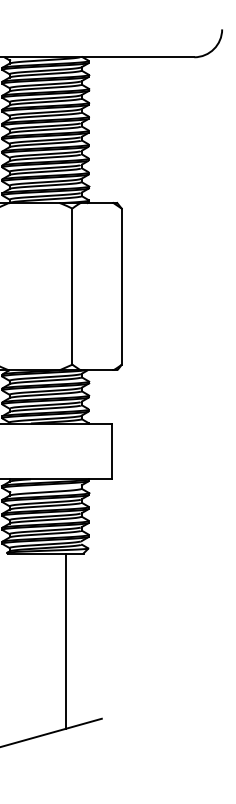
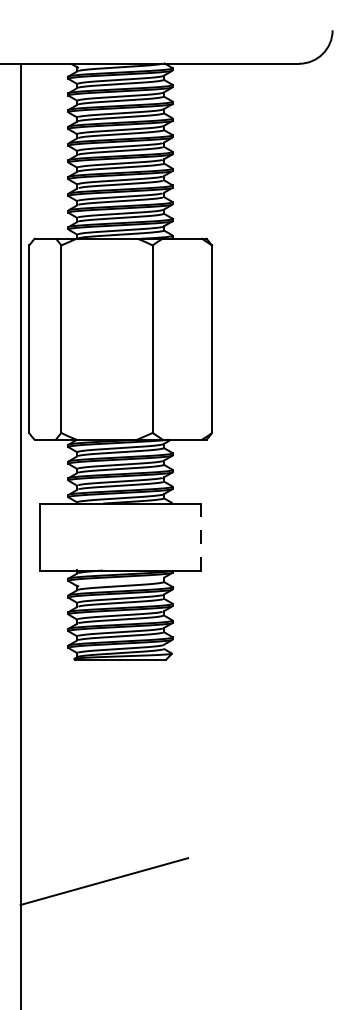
line: (112, 450) -> (200, 536), solid -> dashed
line: (65, 640) -> (144, 764), removed

